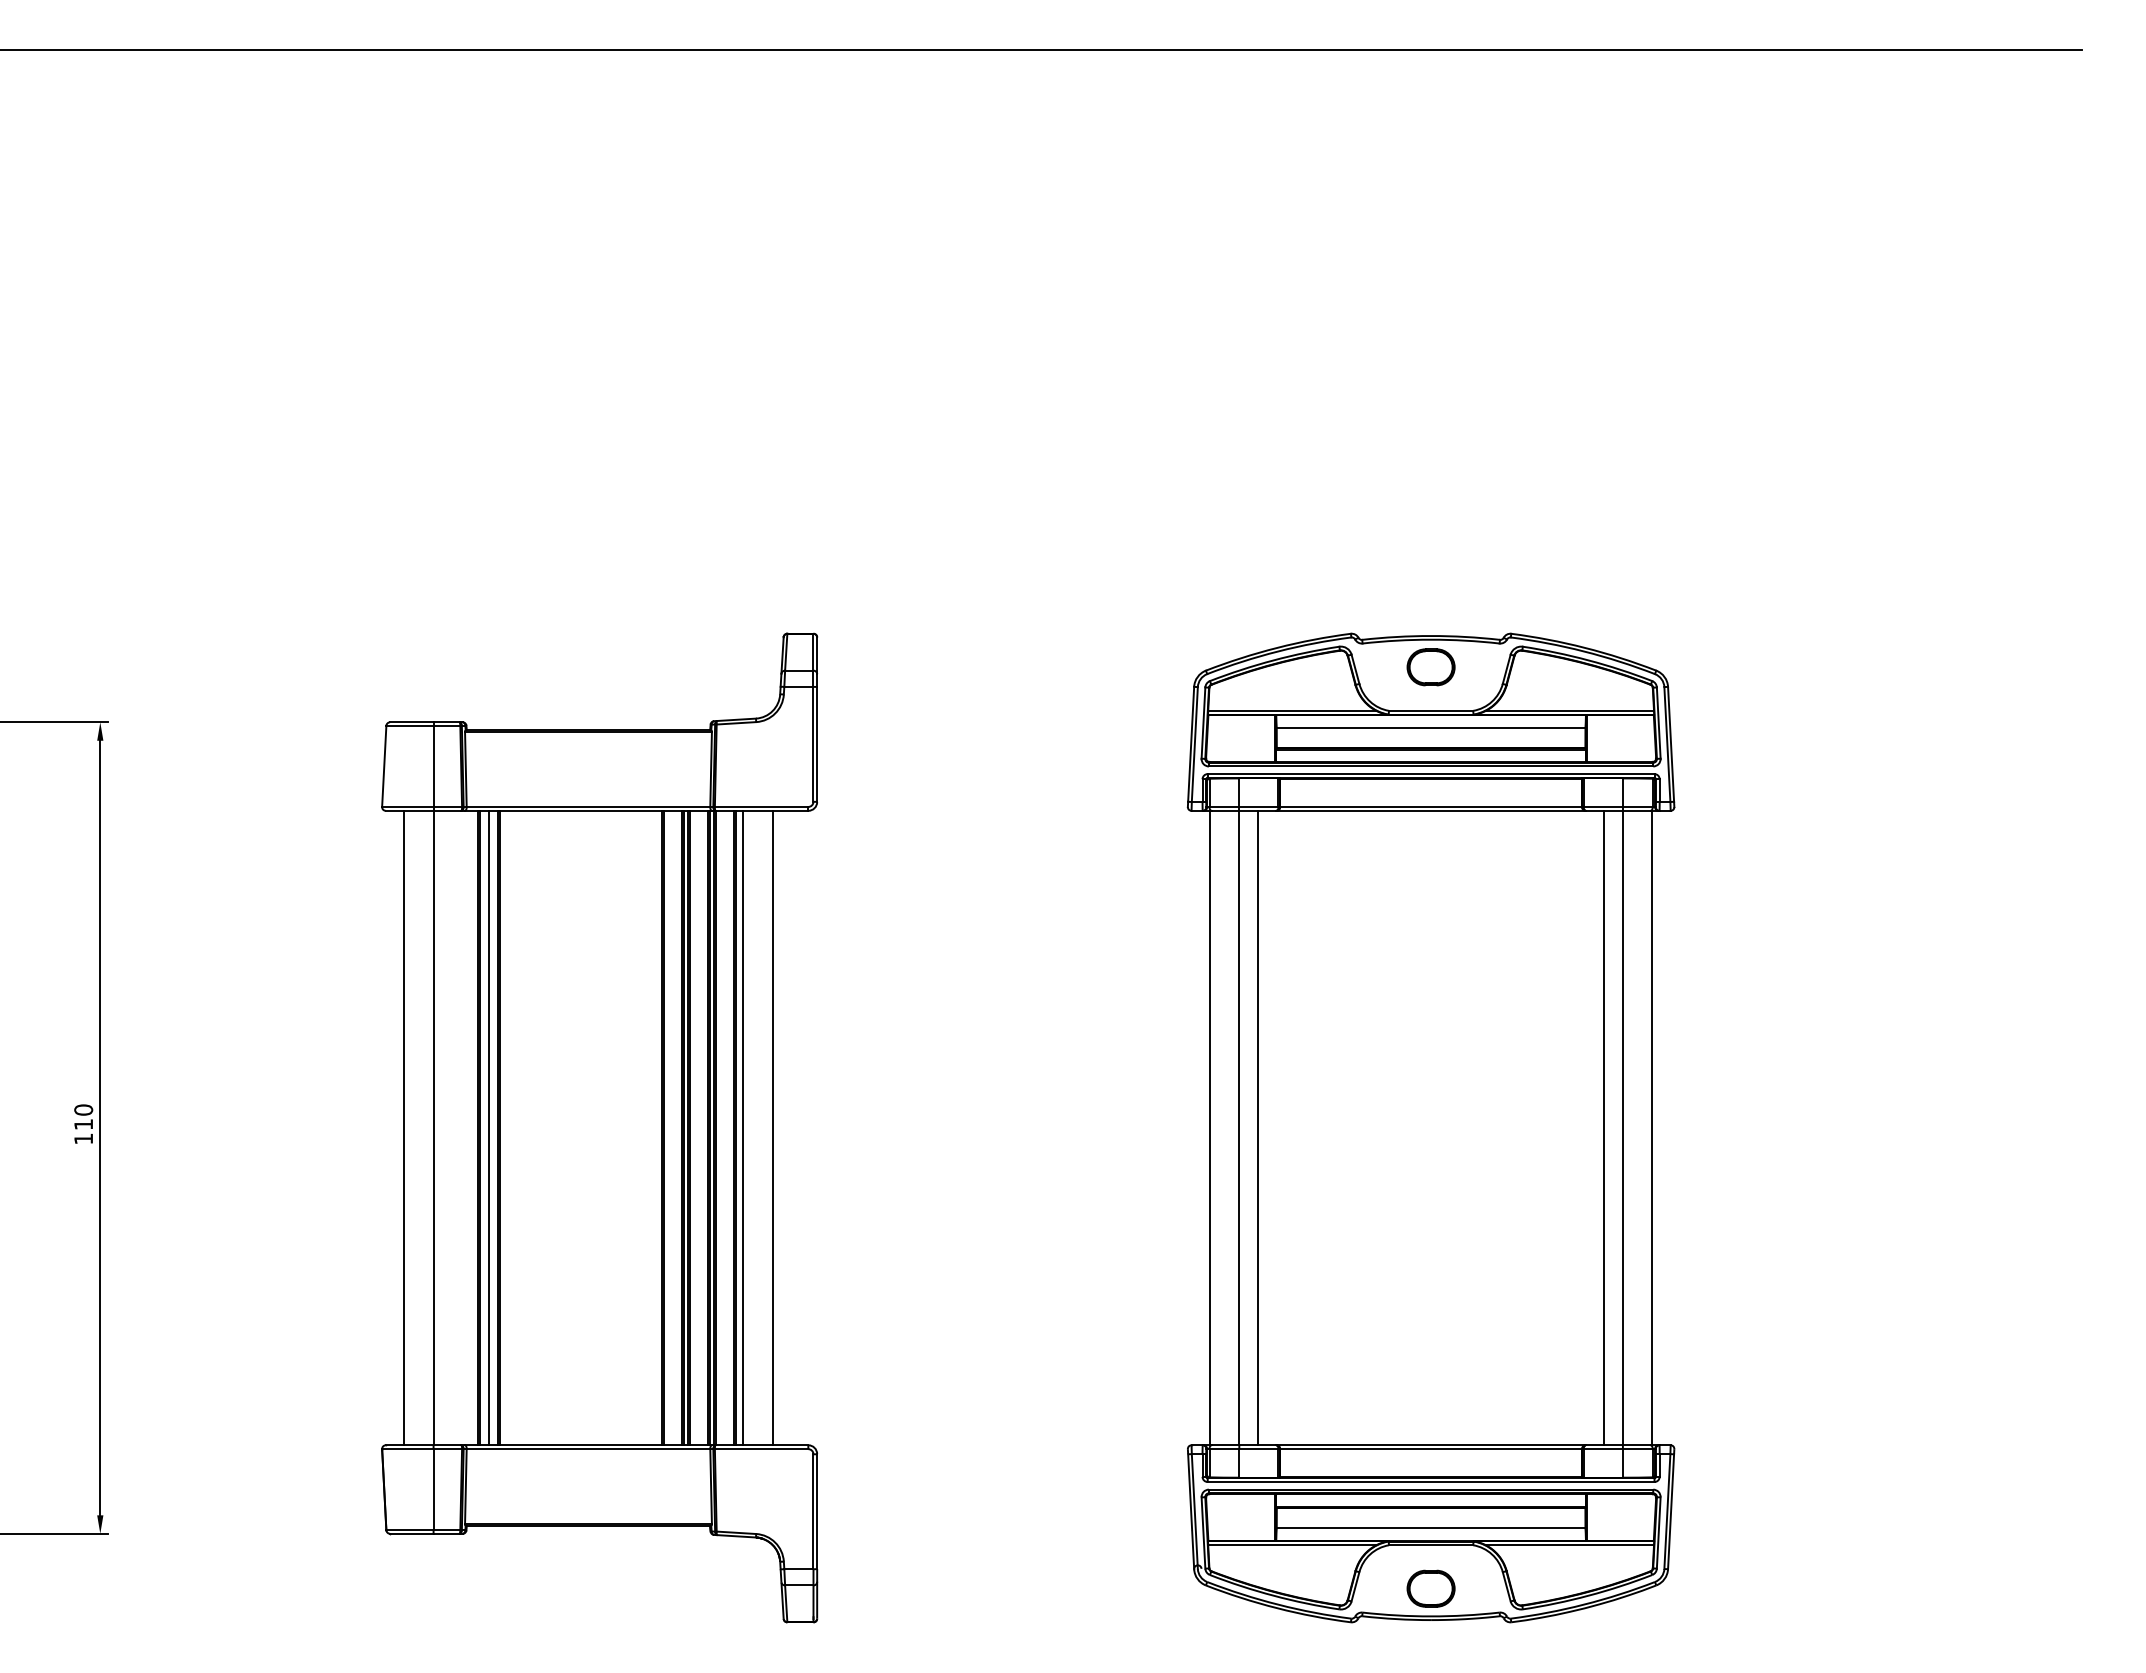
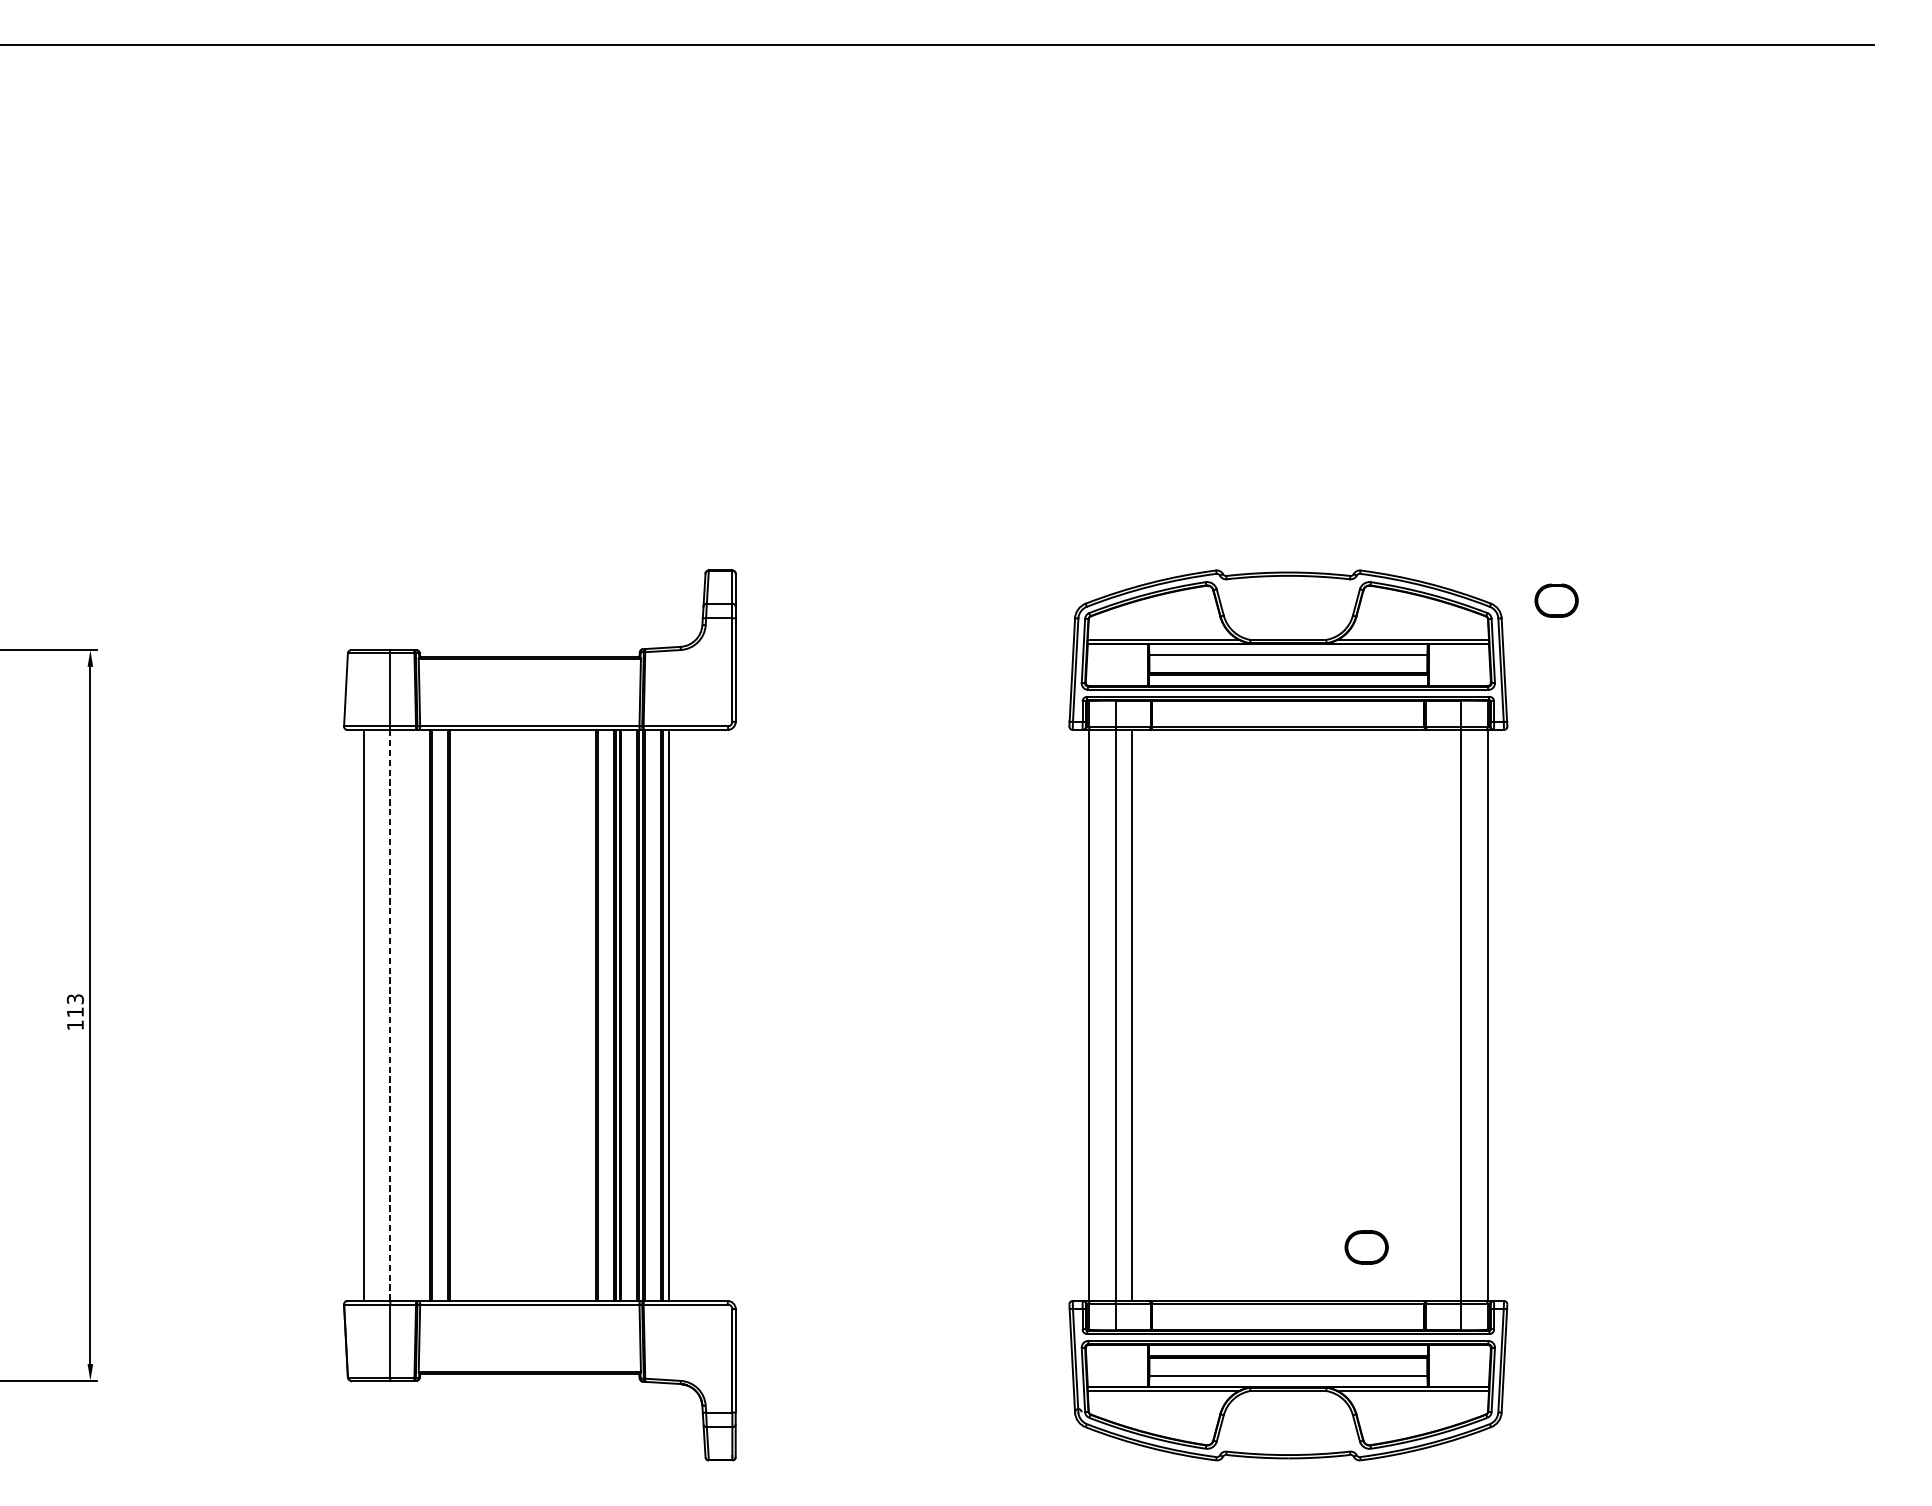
part: (1430, 667) -> (1556, 600), moved
text: (83, 1109) -> (75, 998), 110 -> 113
line: (488, 1127) -> (439, 1014), removed
line: (772, 1127) -> (695, 1014), removed
line: (1604, 1127) -> (1444, 1014), removed
line: (433, 1128) -> (390, 1015), solid -> dashed
part: (1430, 1588) -> (1366, 1247), moved

